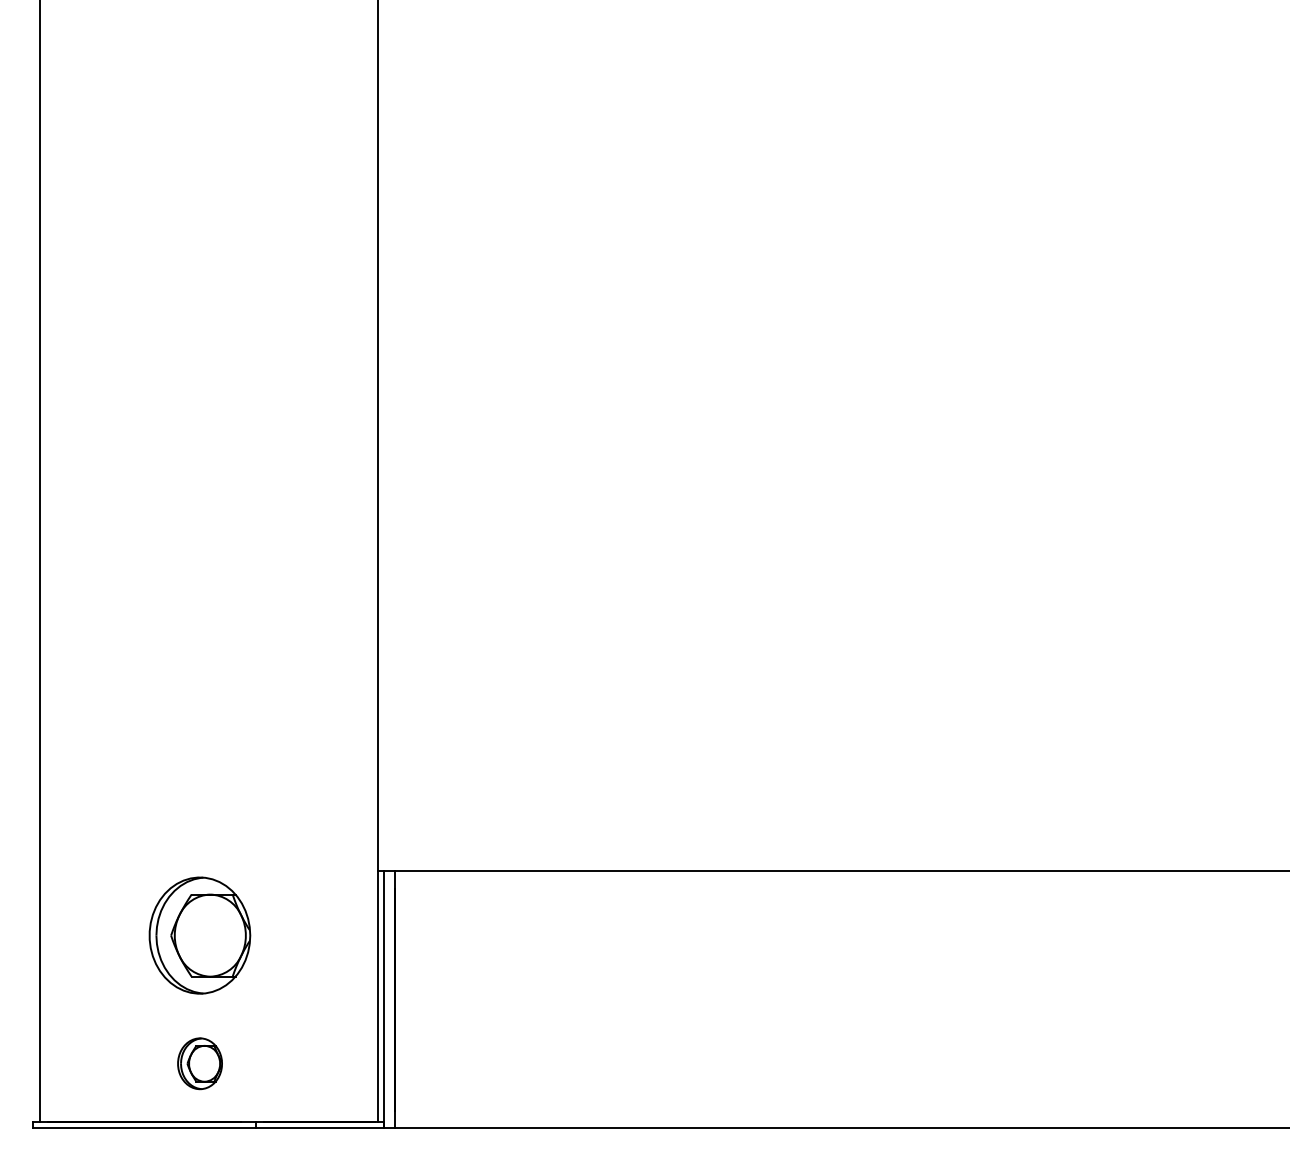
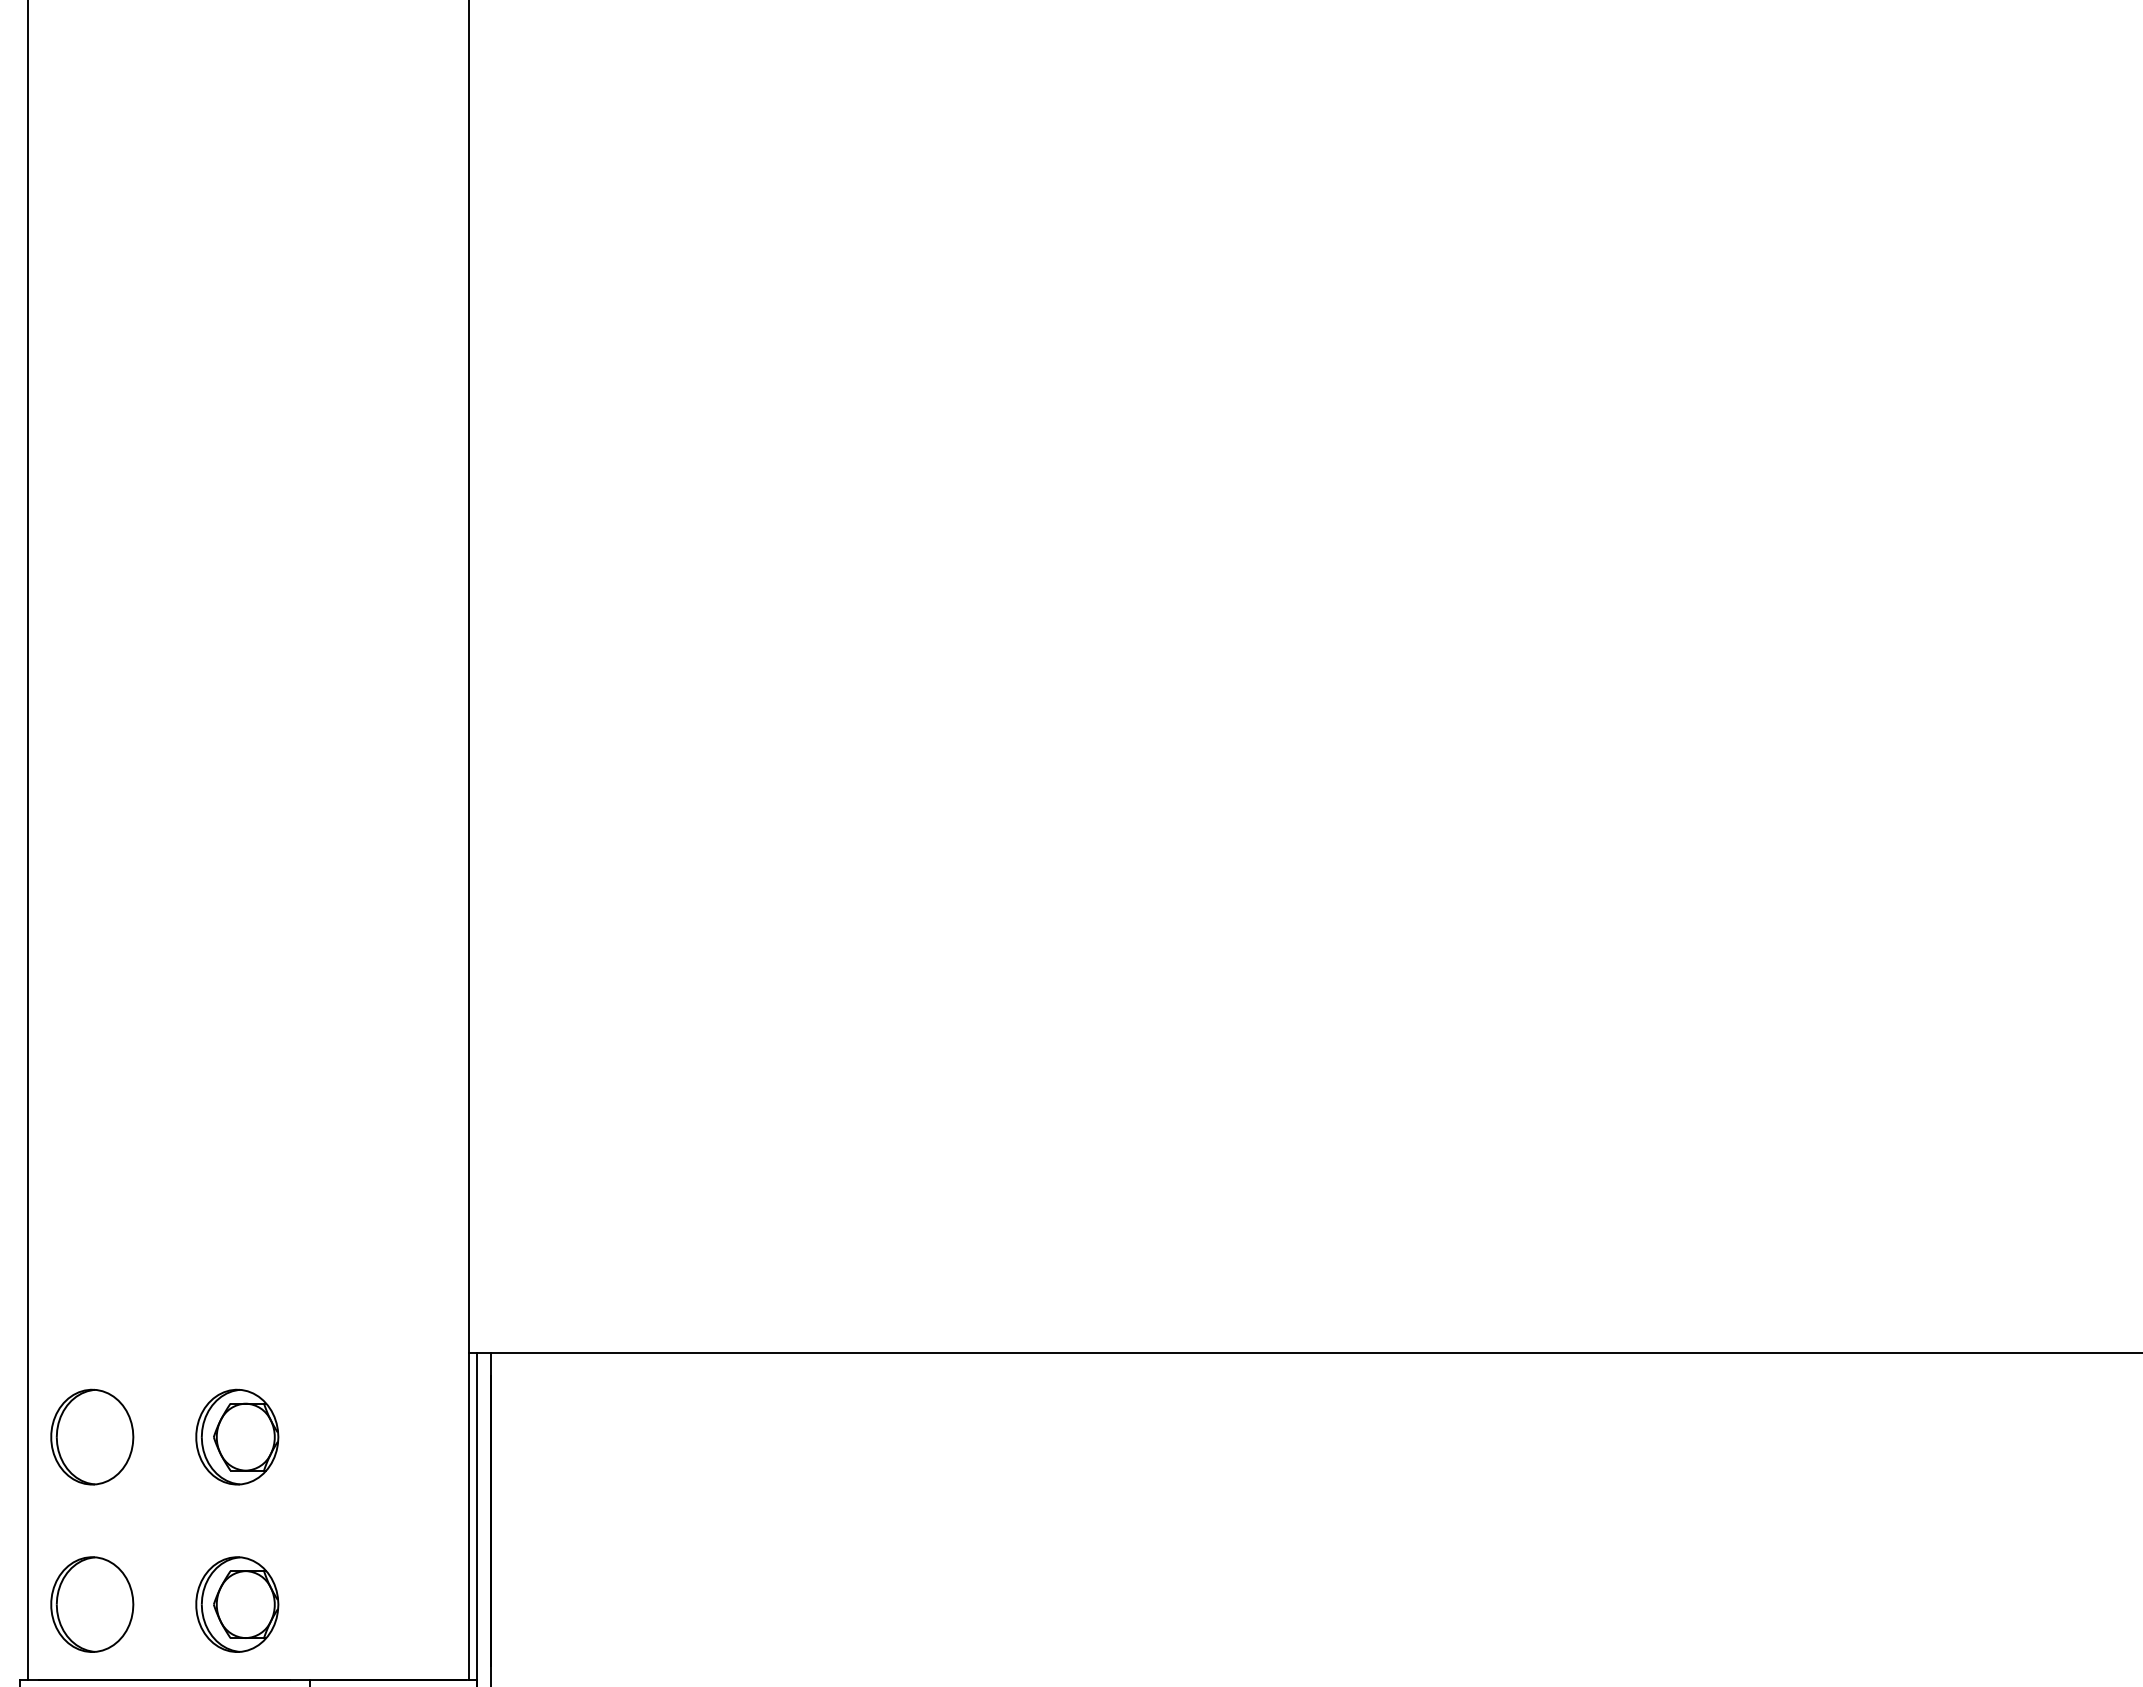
part: (89, 935) -> (92, 1436), added
part: (200, 935) -> (237, 1436), size x0.62
part: (89, 1063) -> (92, 1604), added
part: (200, 1063) -> (237, 1604), size x1.43

